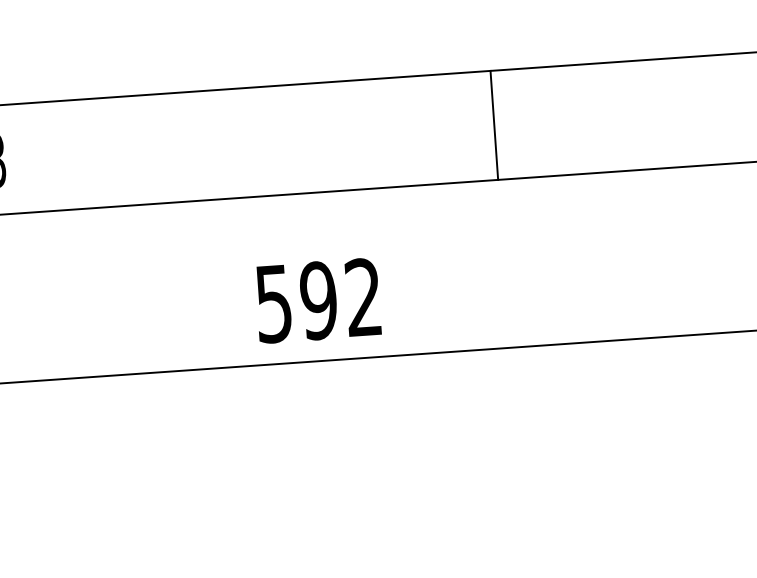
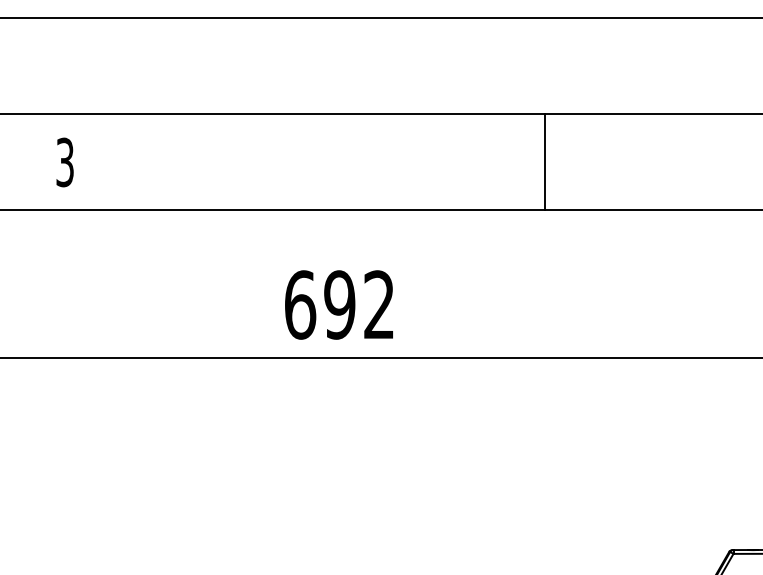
line: (494, 125) -> (545, 162), moved
text: (274, 303) -> (300, 304), 592 -> 692

